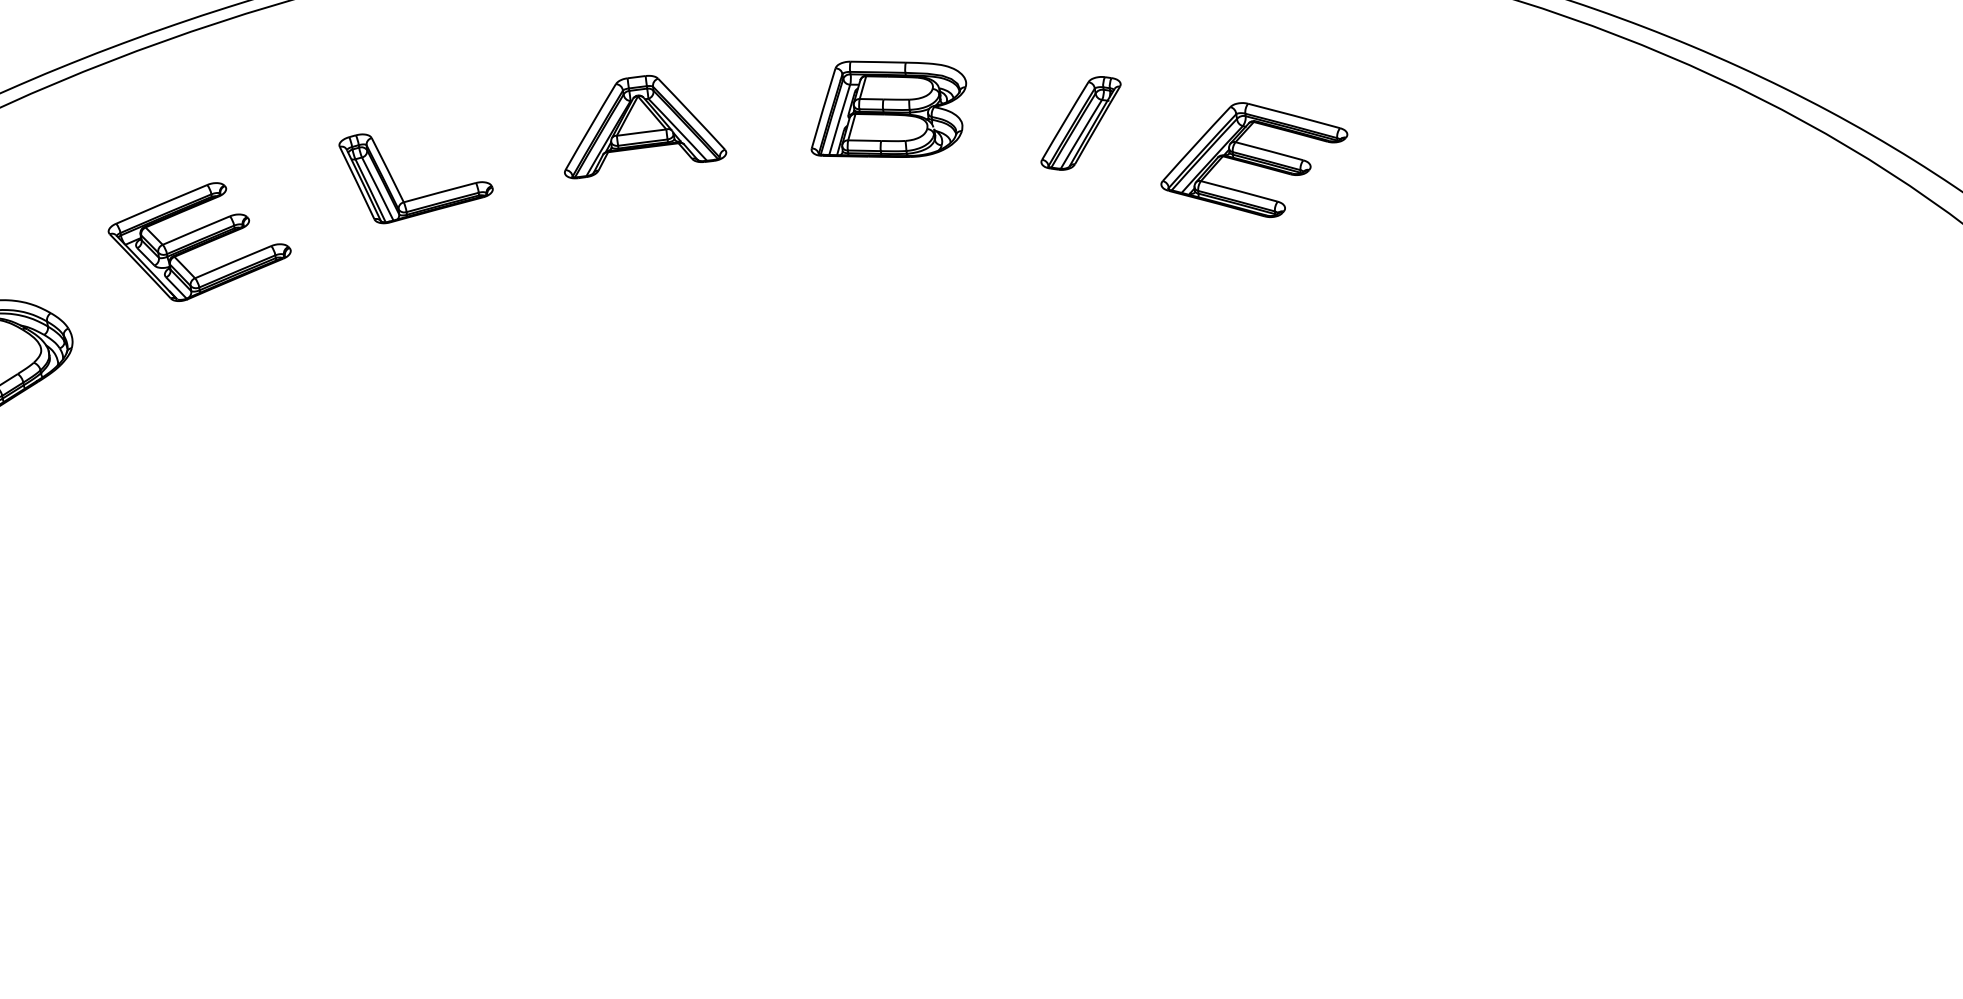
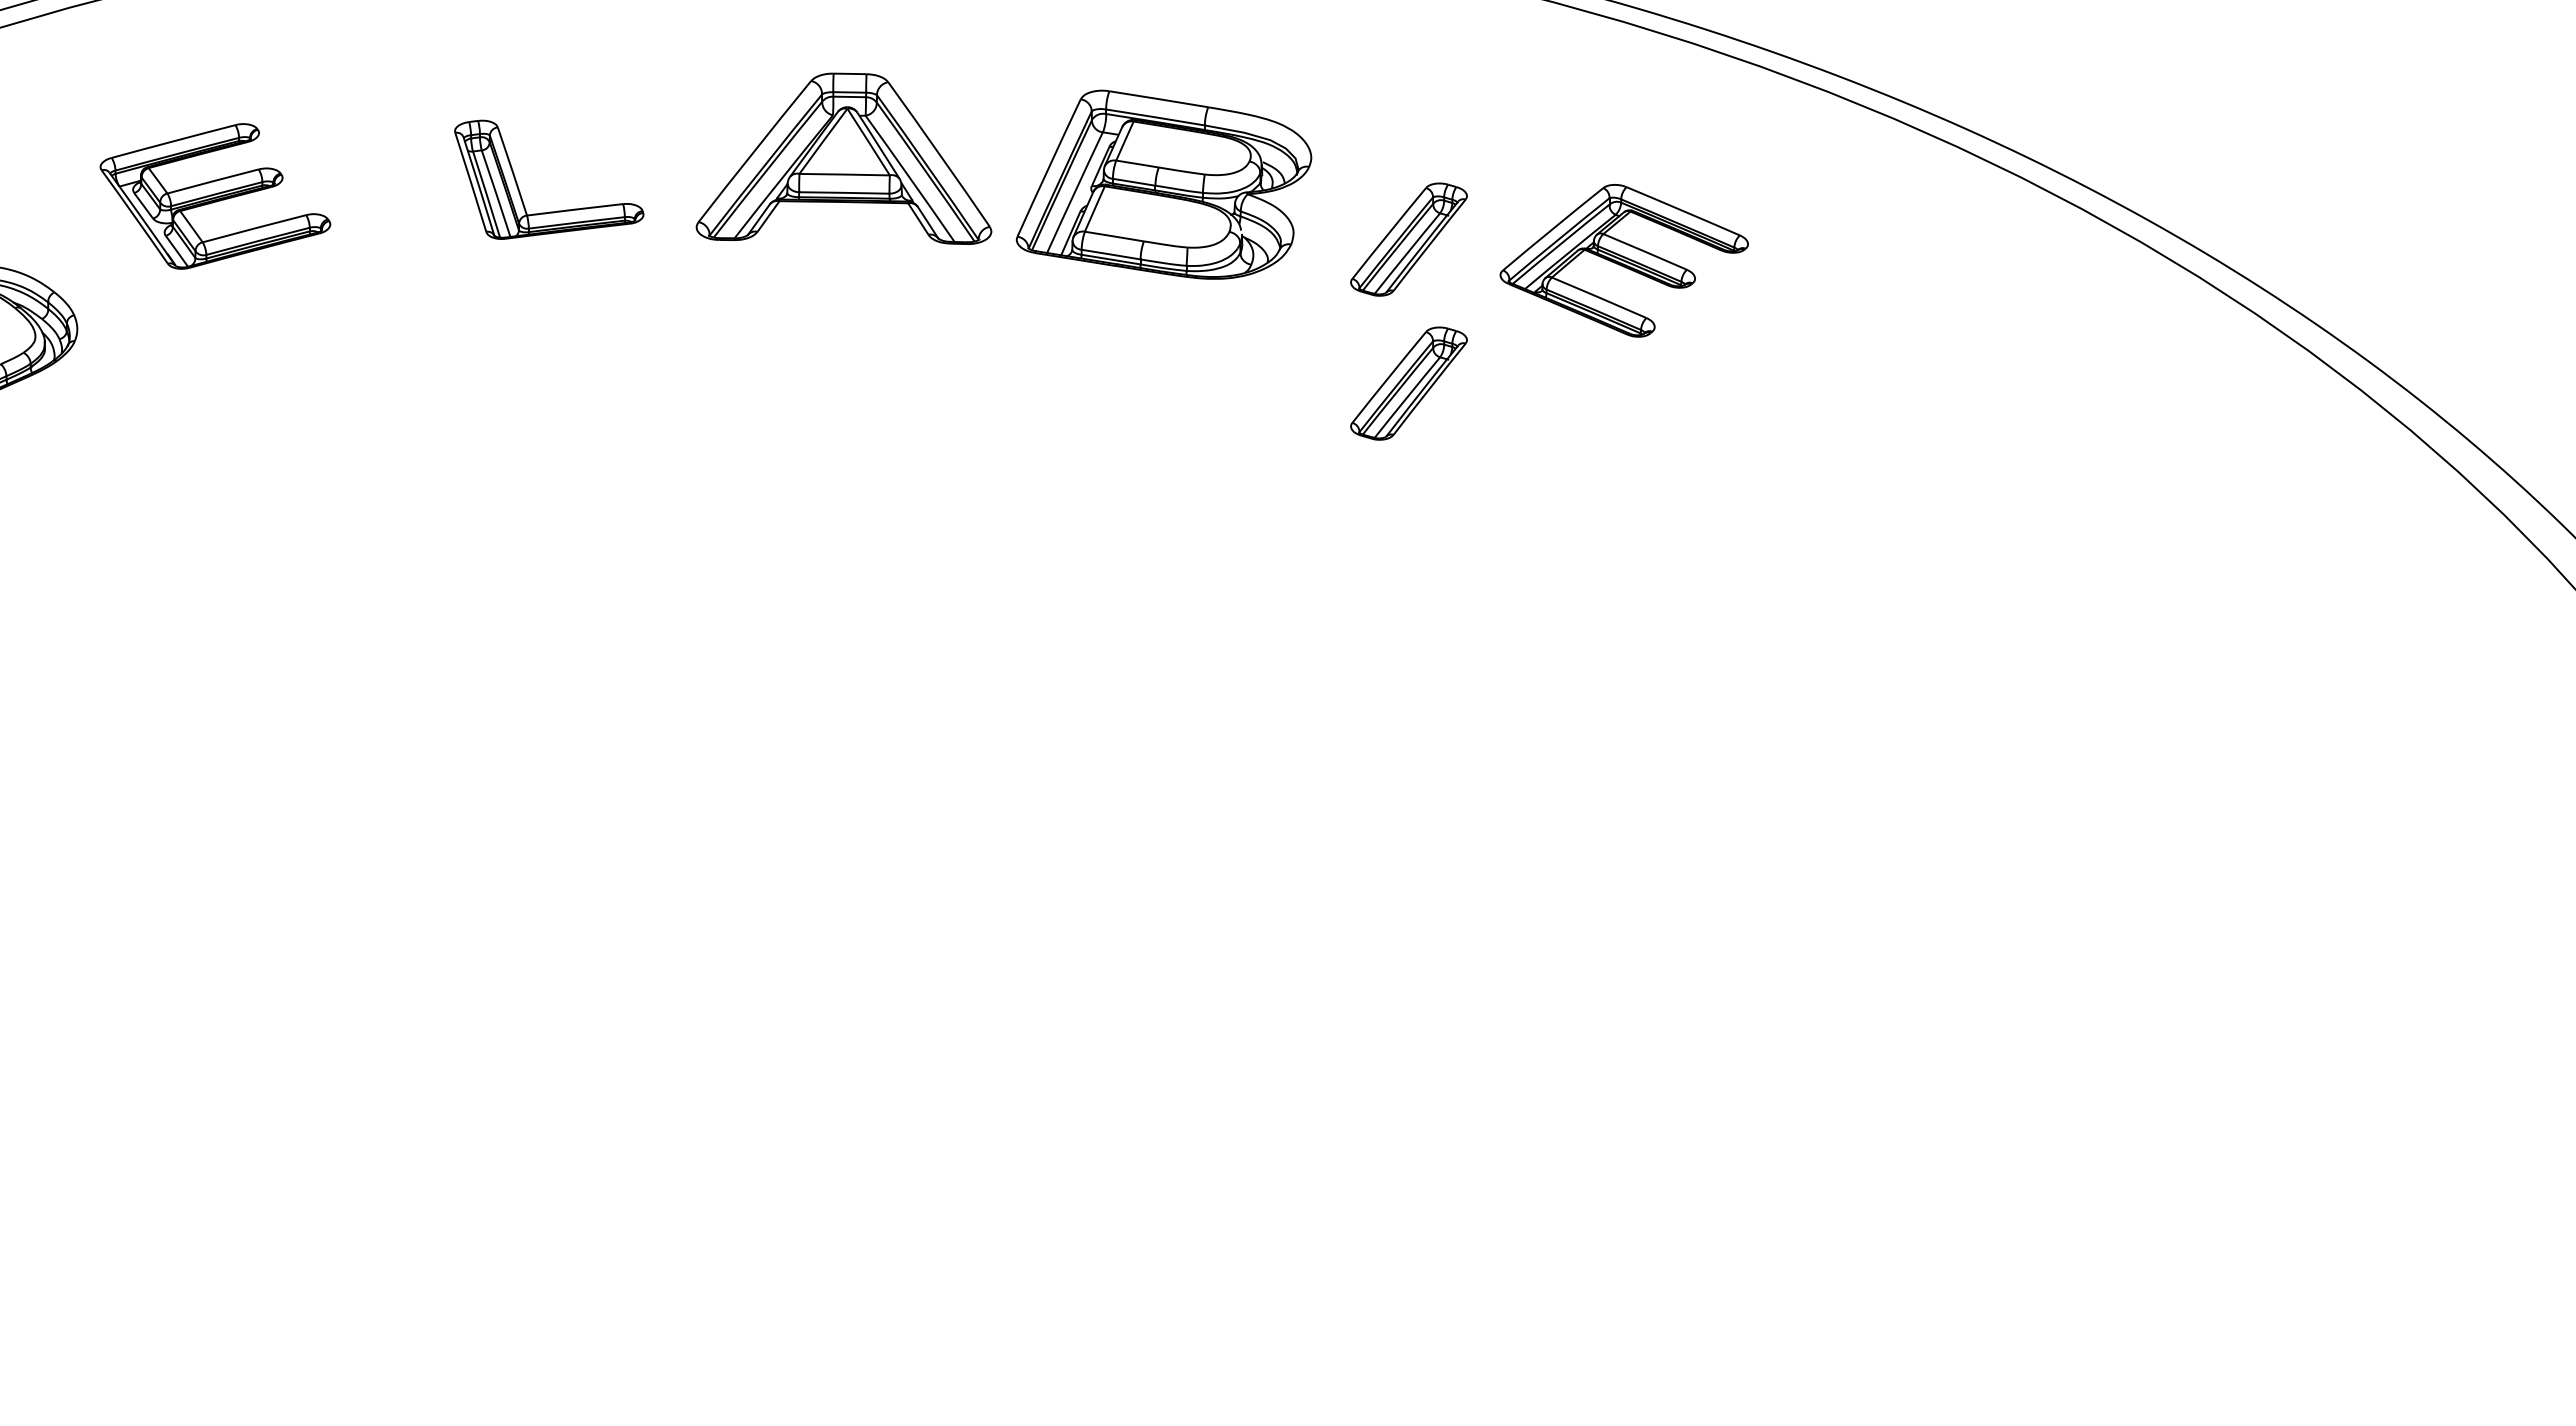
part: (887, 108) -> (1164, 184), size x1.4
part: (639, 123) -> (843, 158), size x1.4
part: (1253, 160) -> (1623, 260), moved
part: (1096, 233) -> (1408, 383), added
part: (199, 241) -> (215, 196), moved

